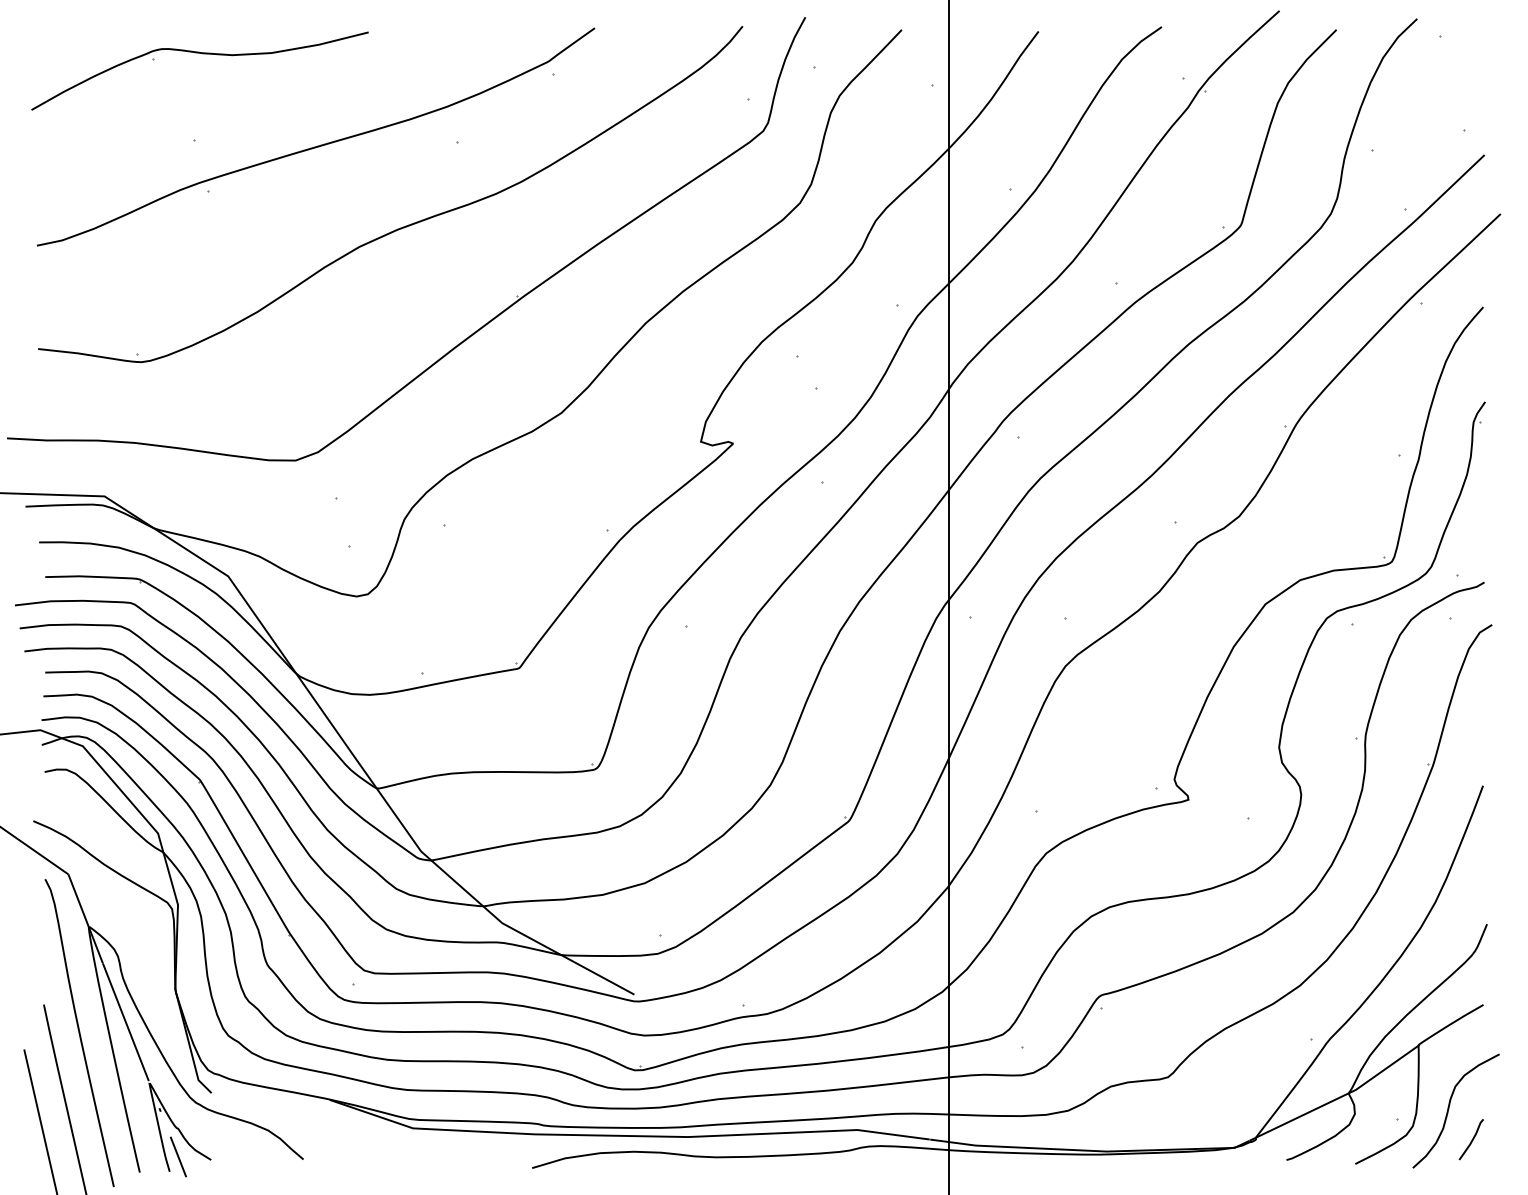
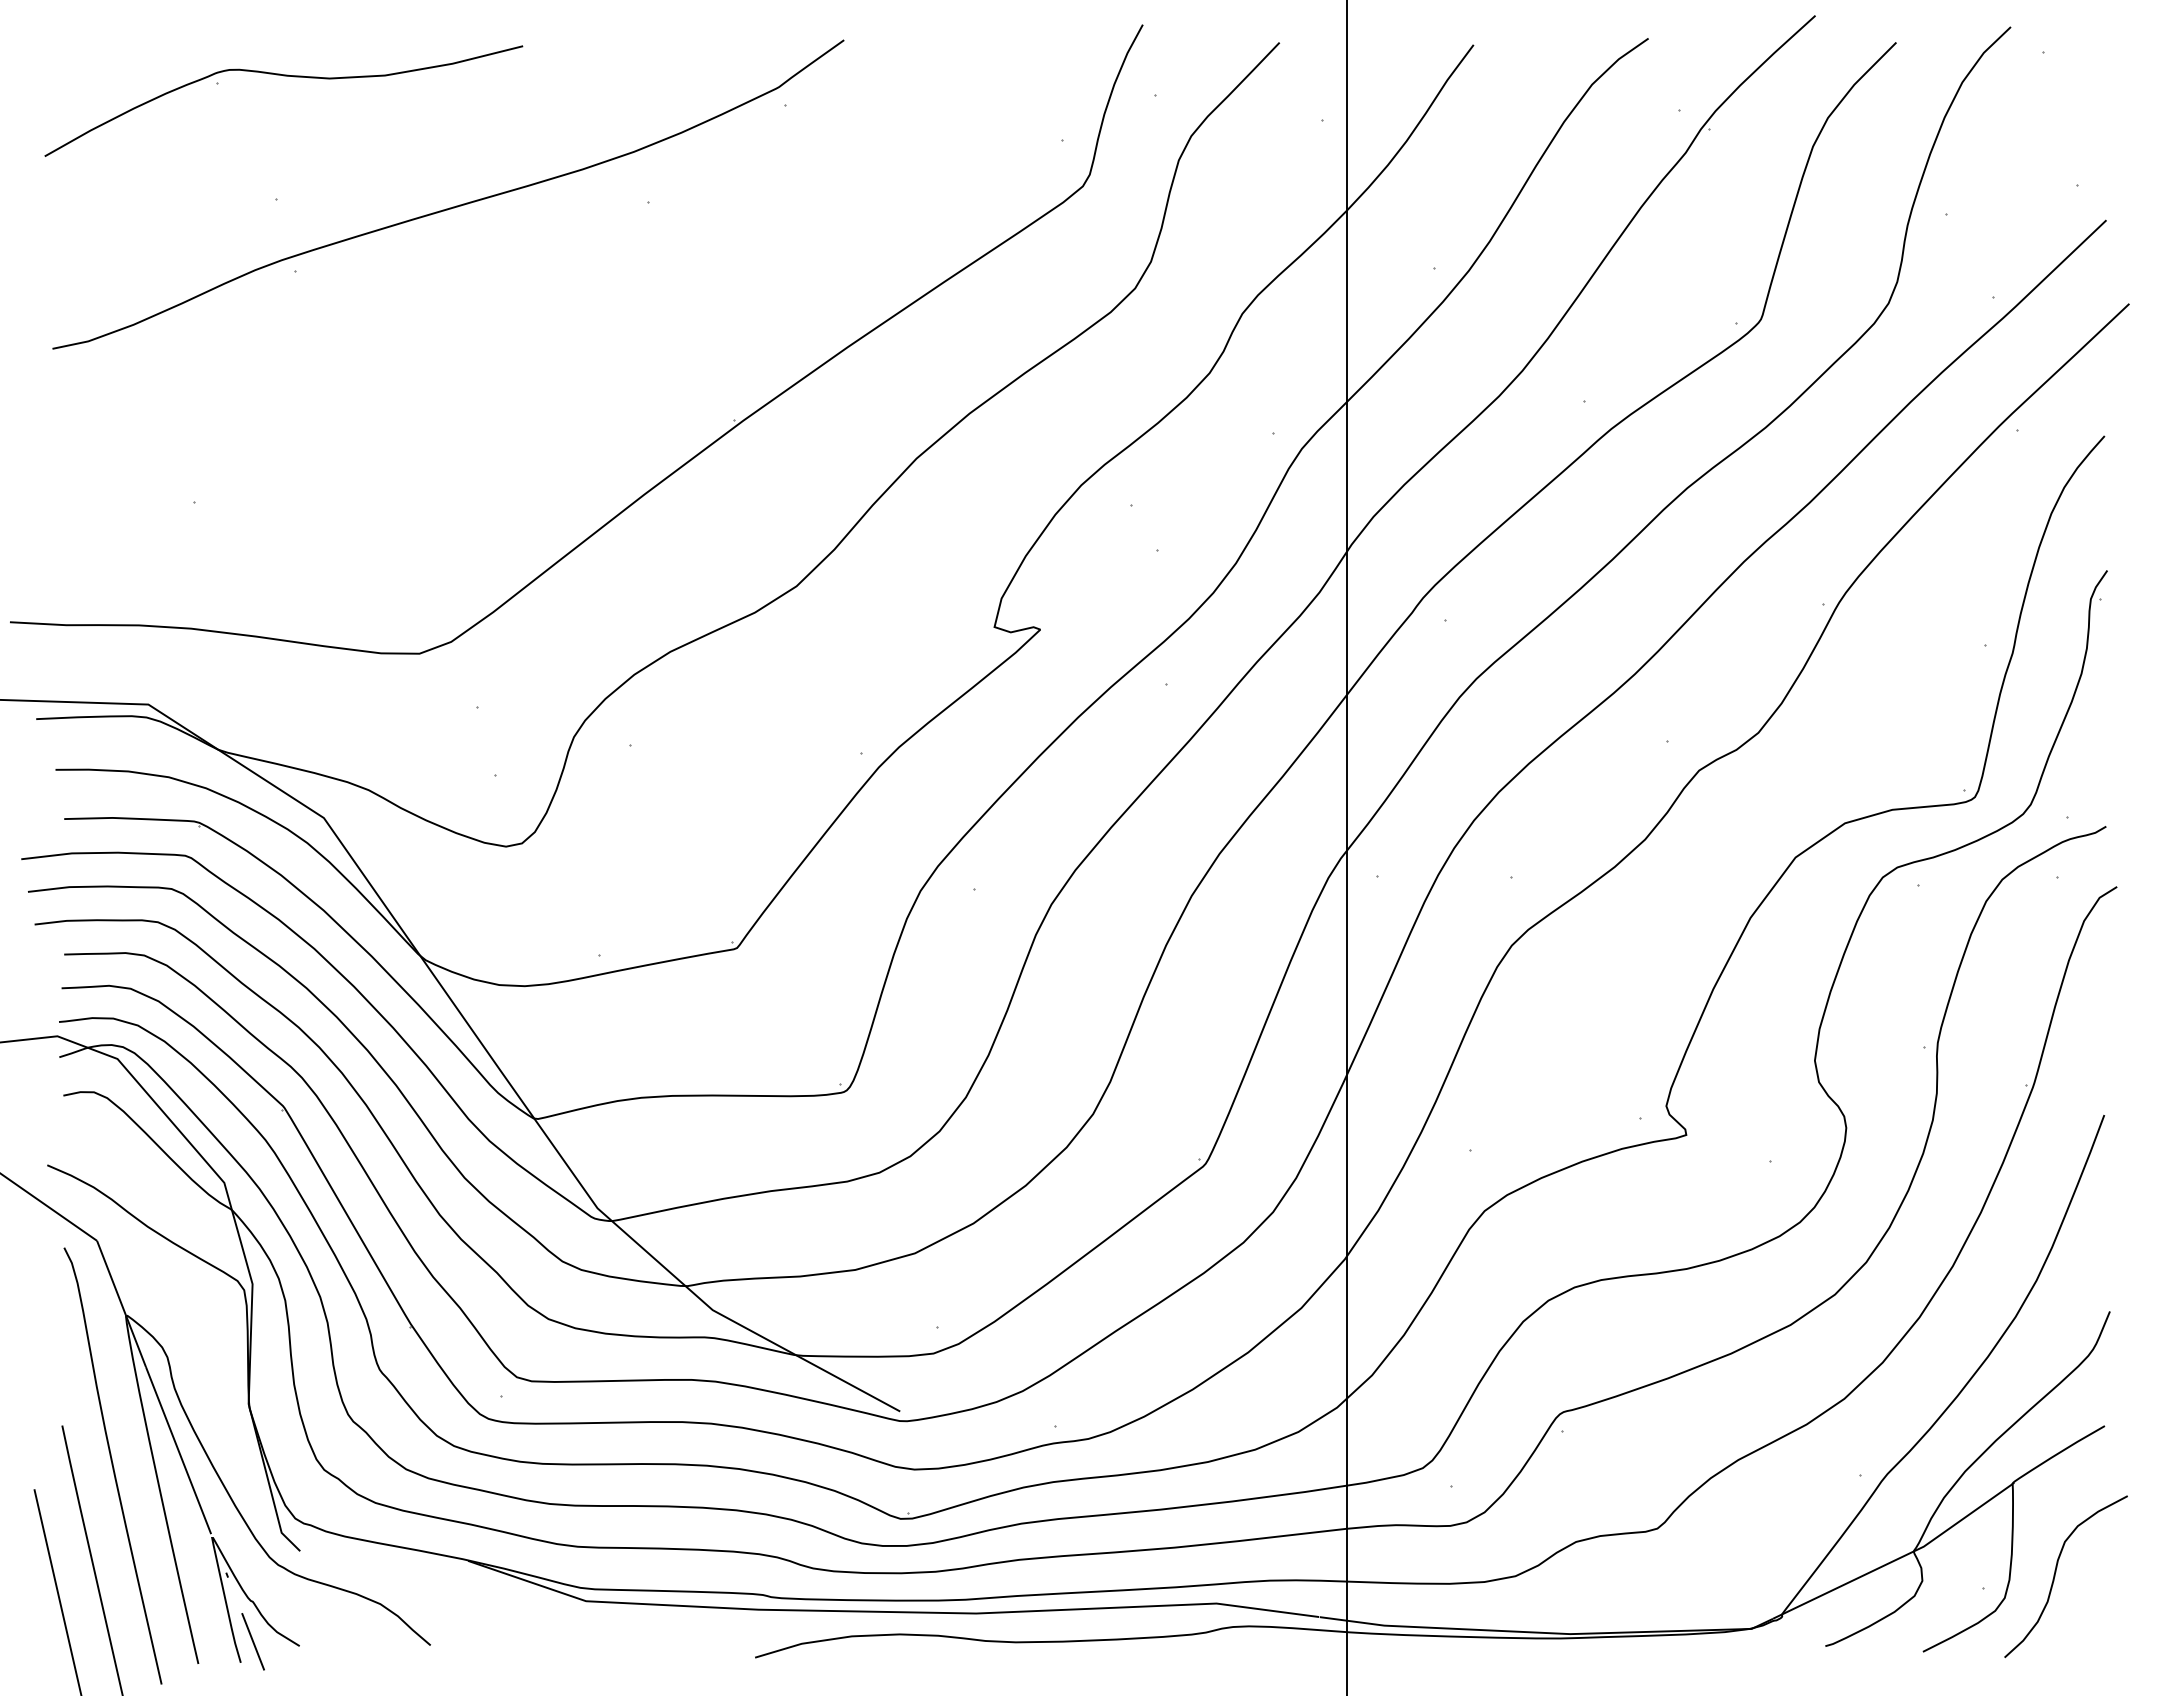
curve: (402, 227) -> (570, 322), removed
line: (1471, 1139) -> (2088, 1617), removed

